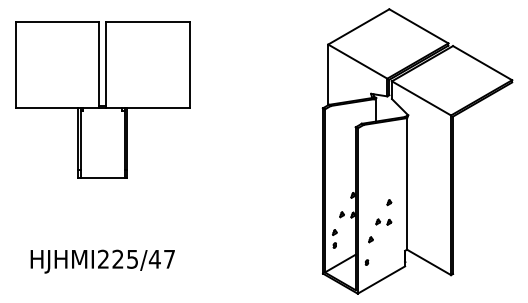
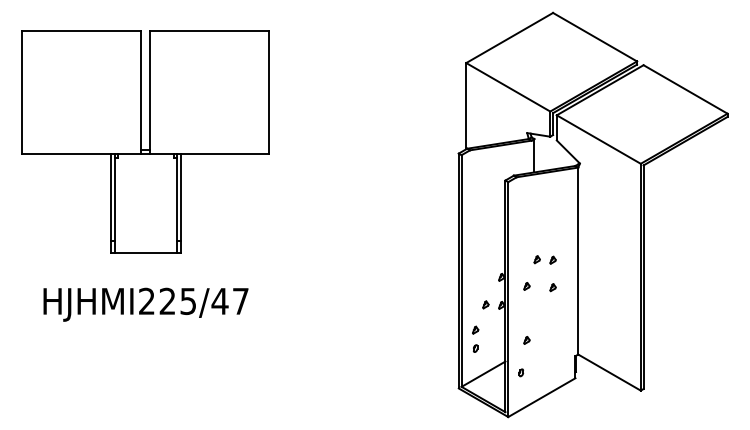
part: (370, 201) -> (526, 286), added
part: (383, 221) -> (544, 259), moved
text: (102, 261) -> (145, 304), moved

